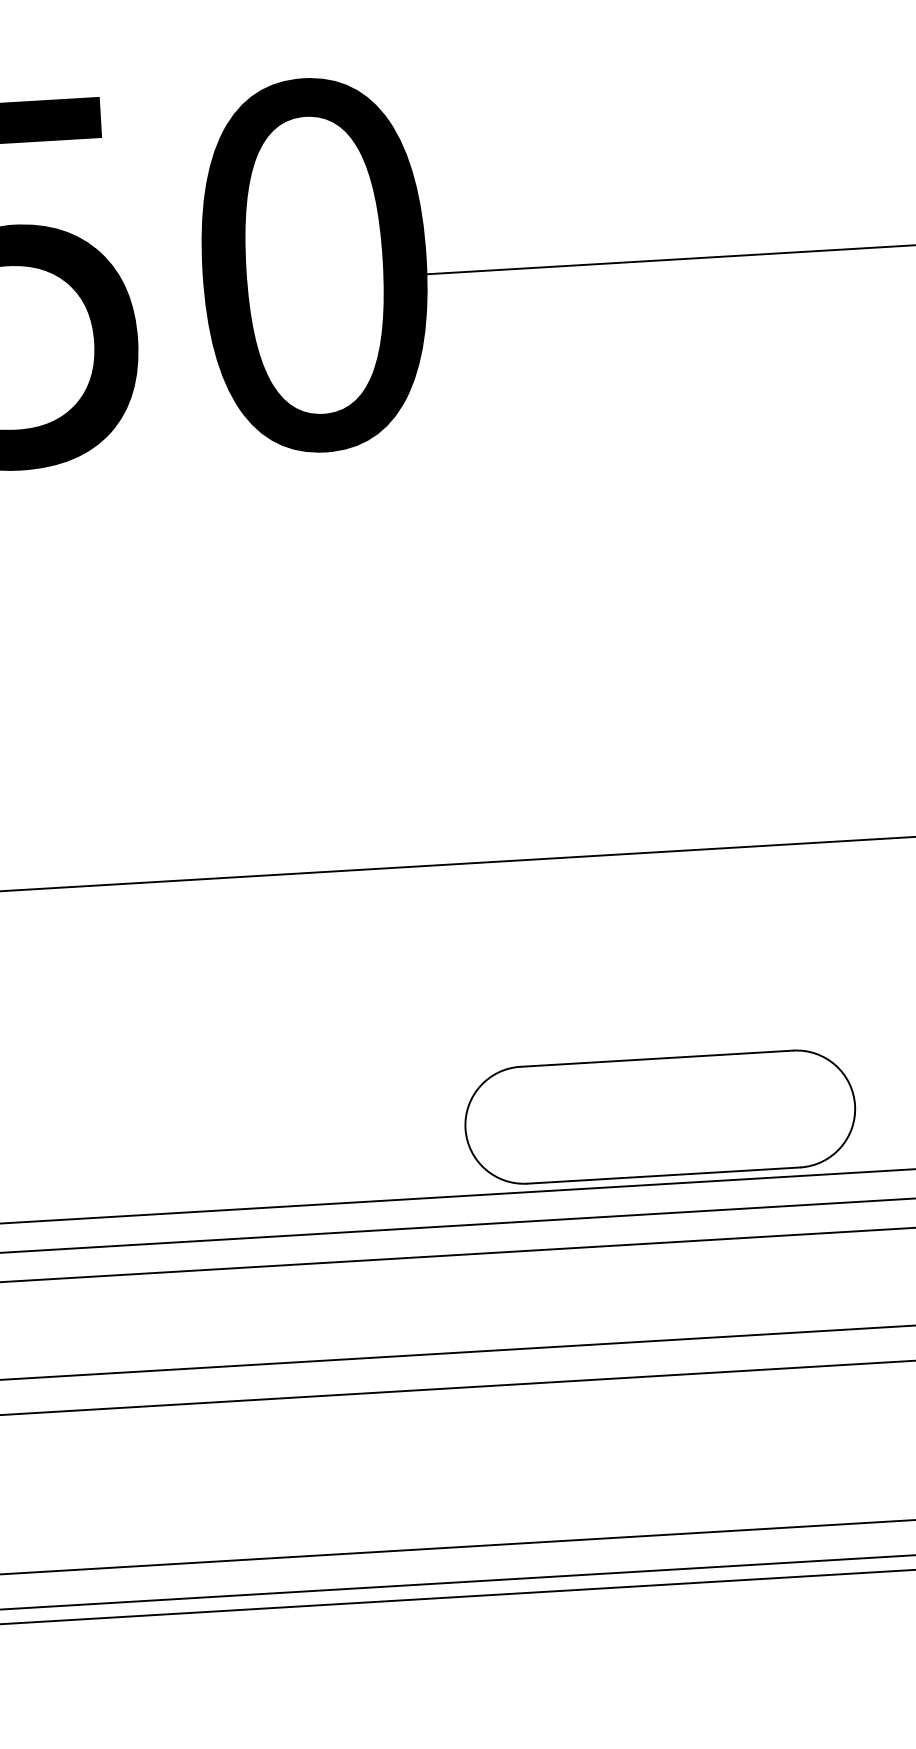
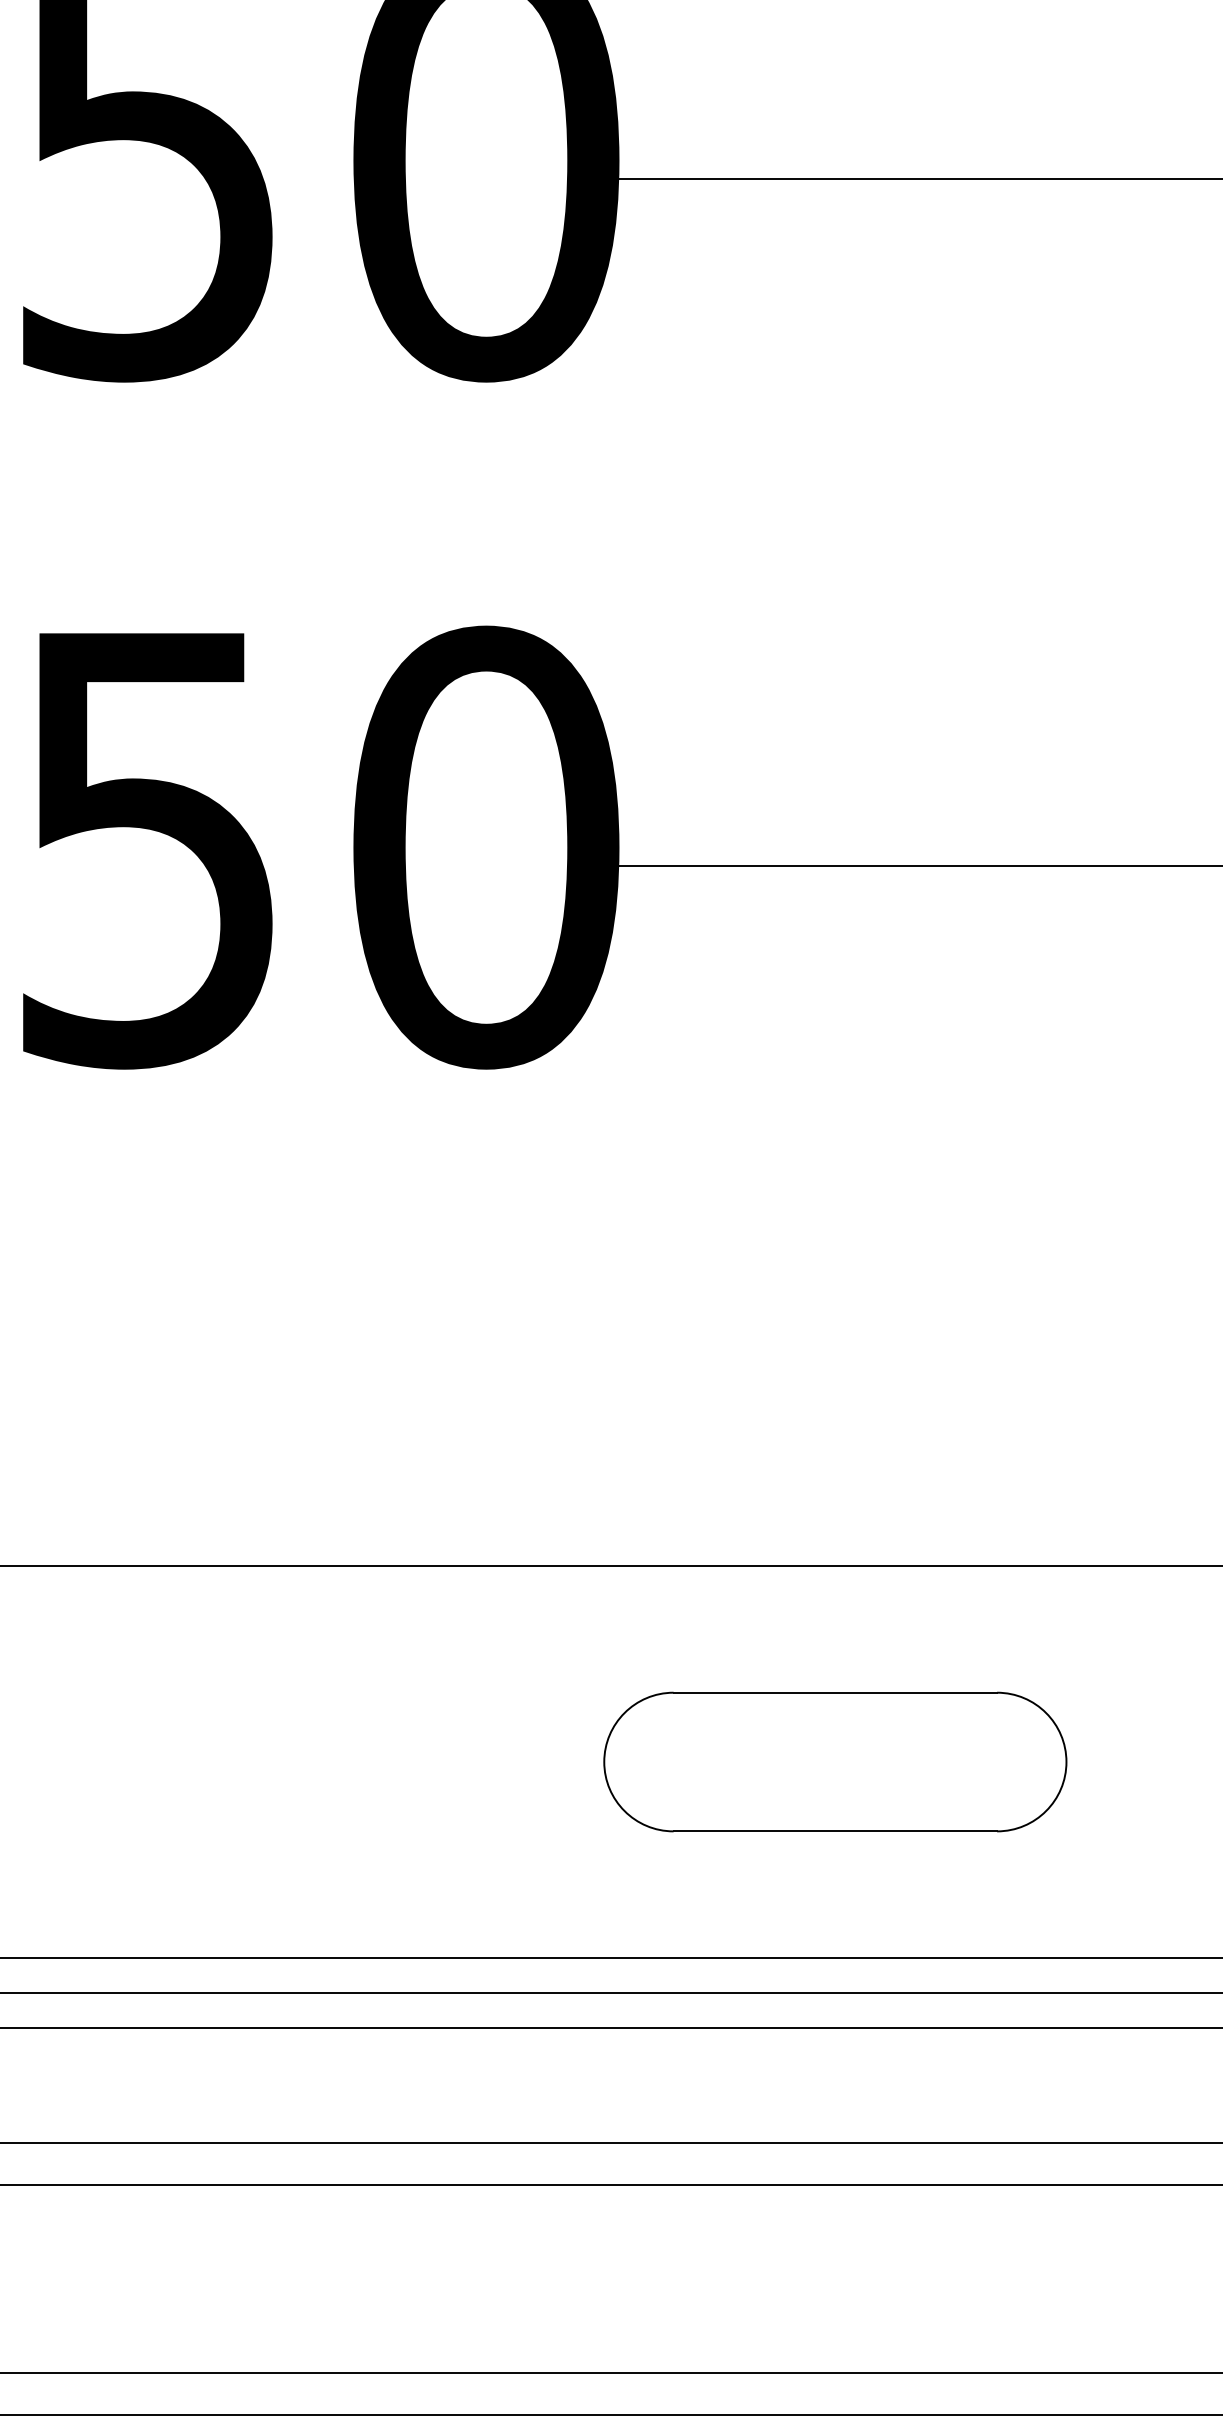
part: (660, 1116) -> (835, 1761), moved

